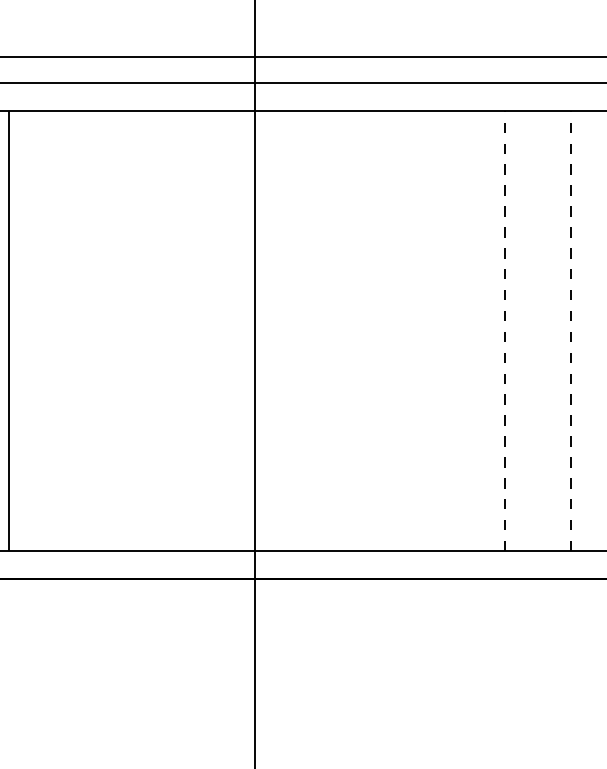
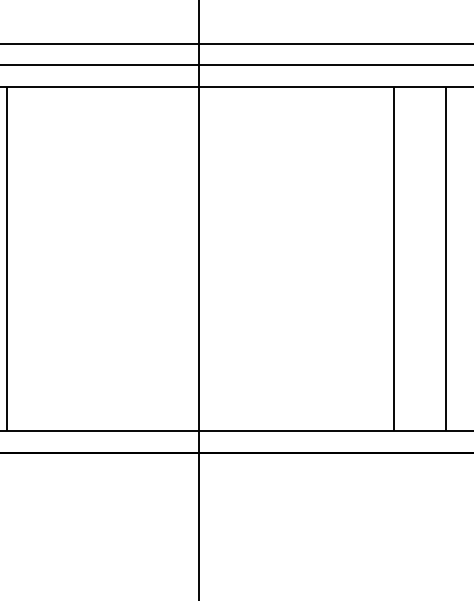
line: (505, 330) -> (394, 258), dashed -> solid
line: (570, 330) -> (445, 258), dashed -> solid

